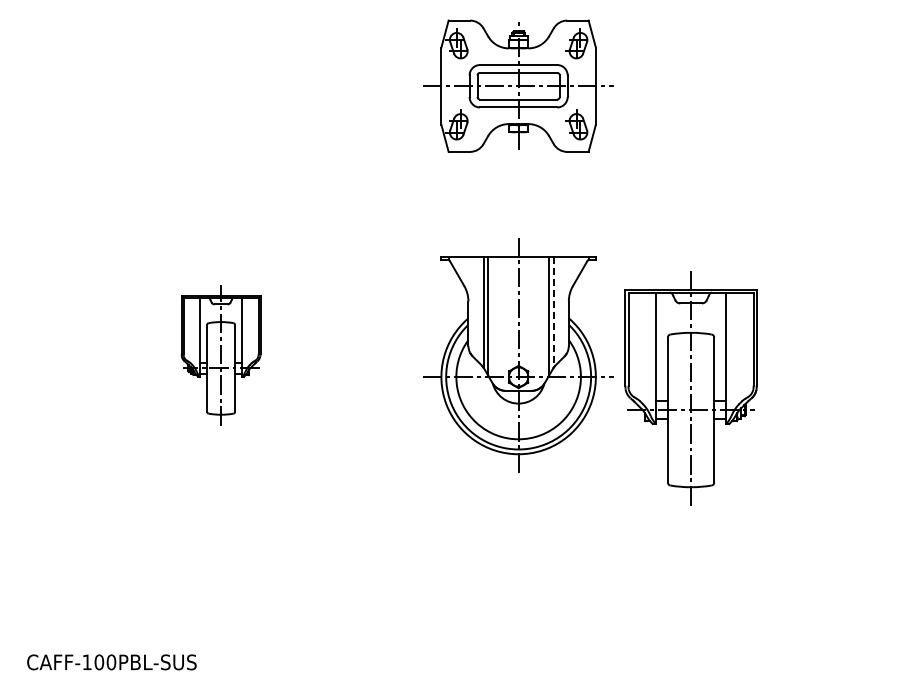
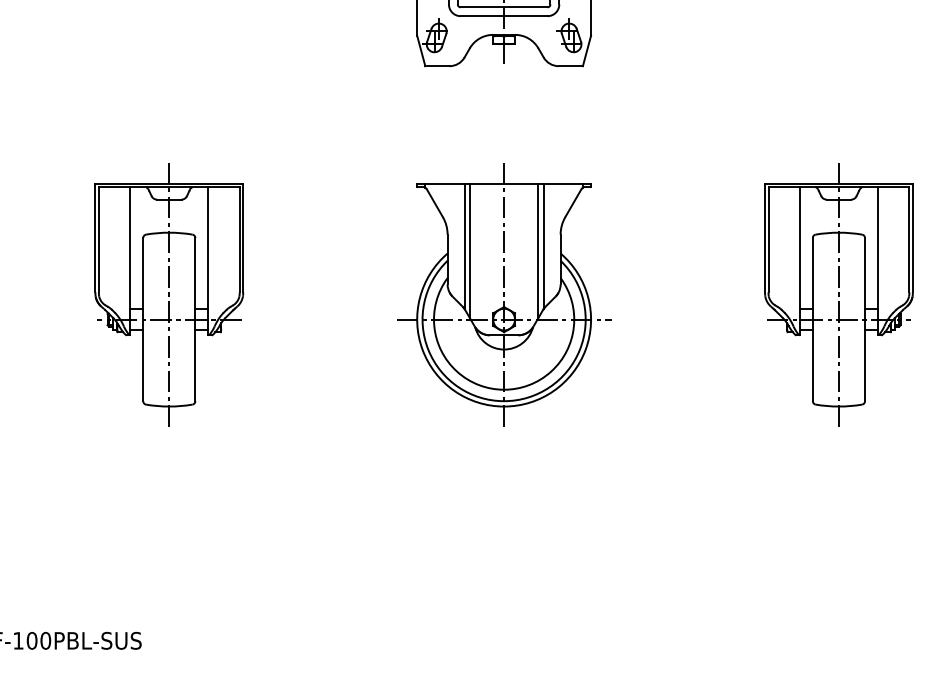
line: (553, 312) -> (543, 246), dashed -> solid
part: (220, 355) -> (168, 295), size x1.67
part: (690, 388) -> (838, 295), moved

